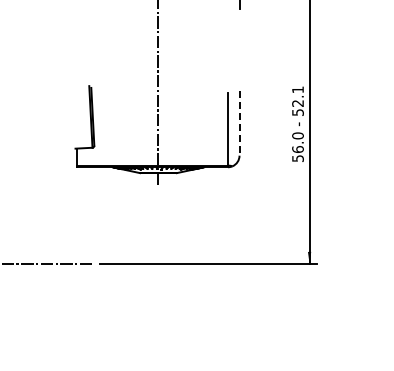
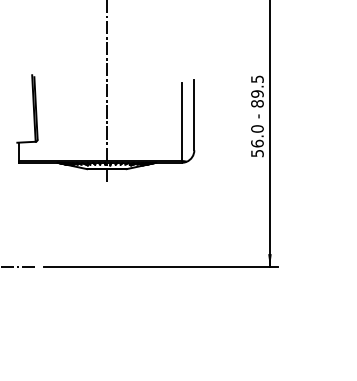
text: (297, 101) -> (256, 91), 52.1 -> 89.5
line: (239, 123) -> (194, 115), dashed -> solid

